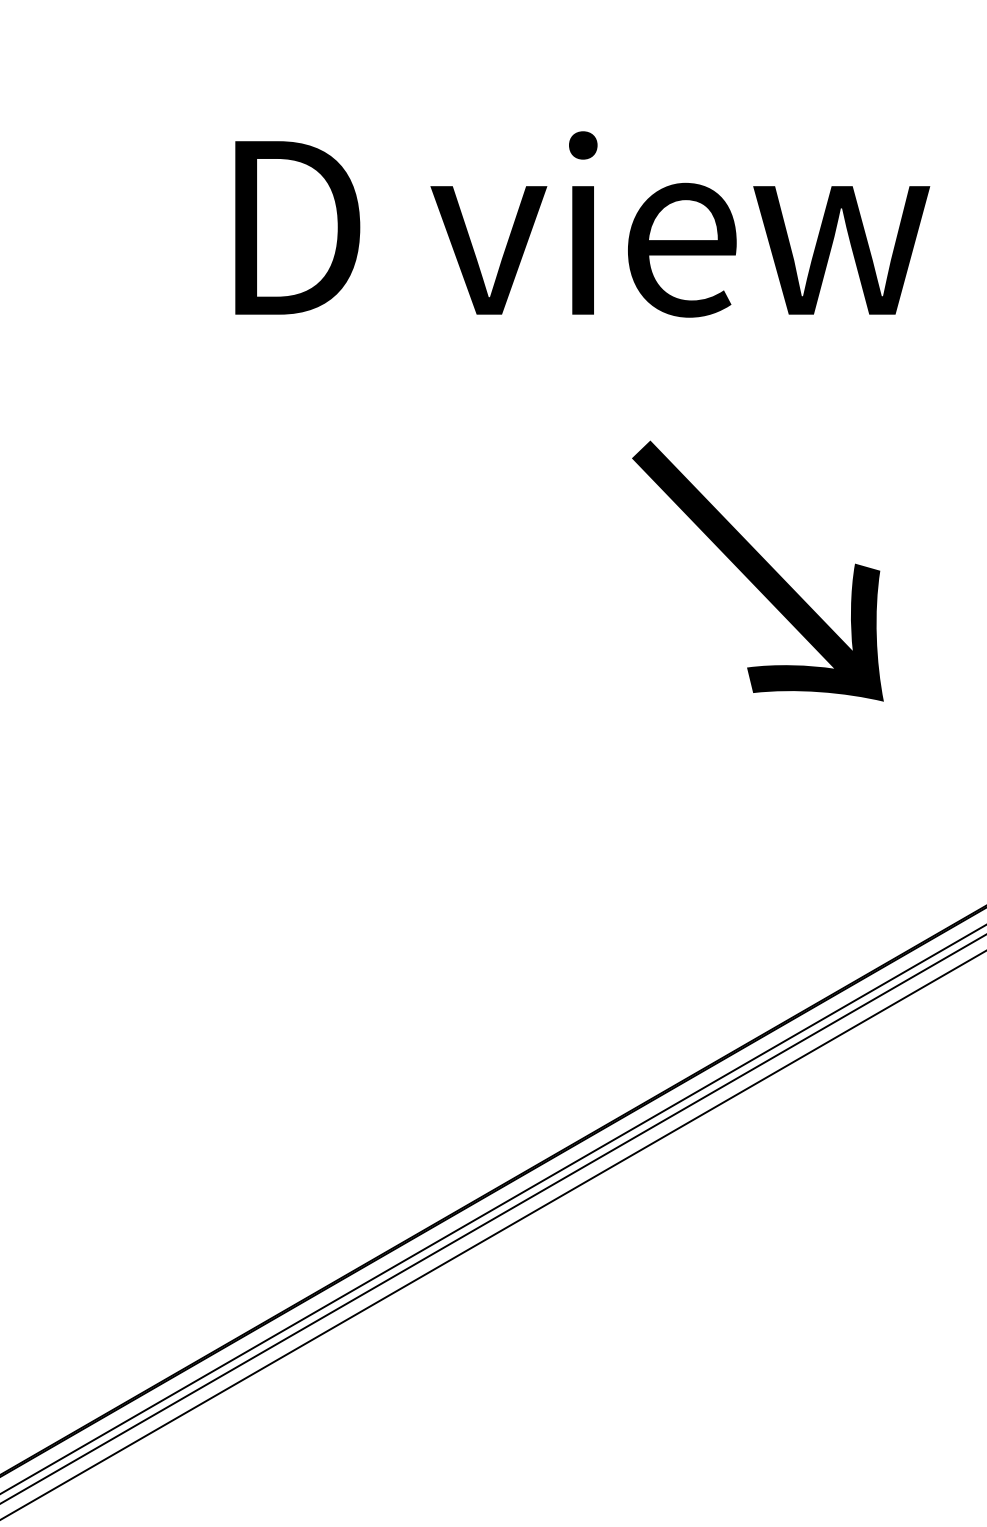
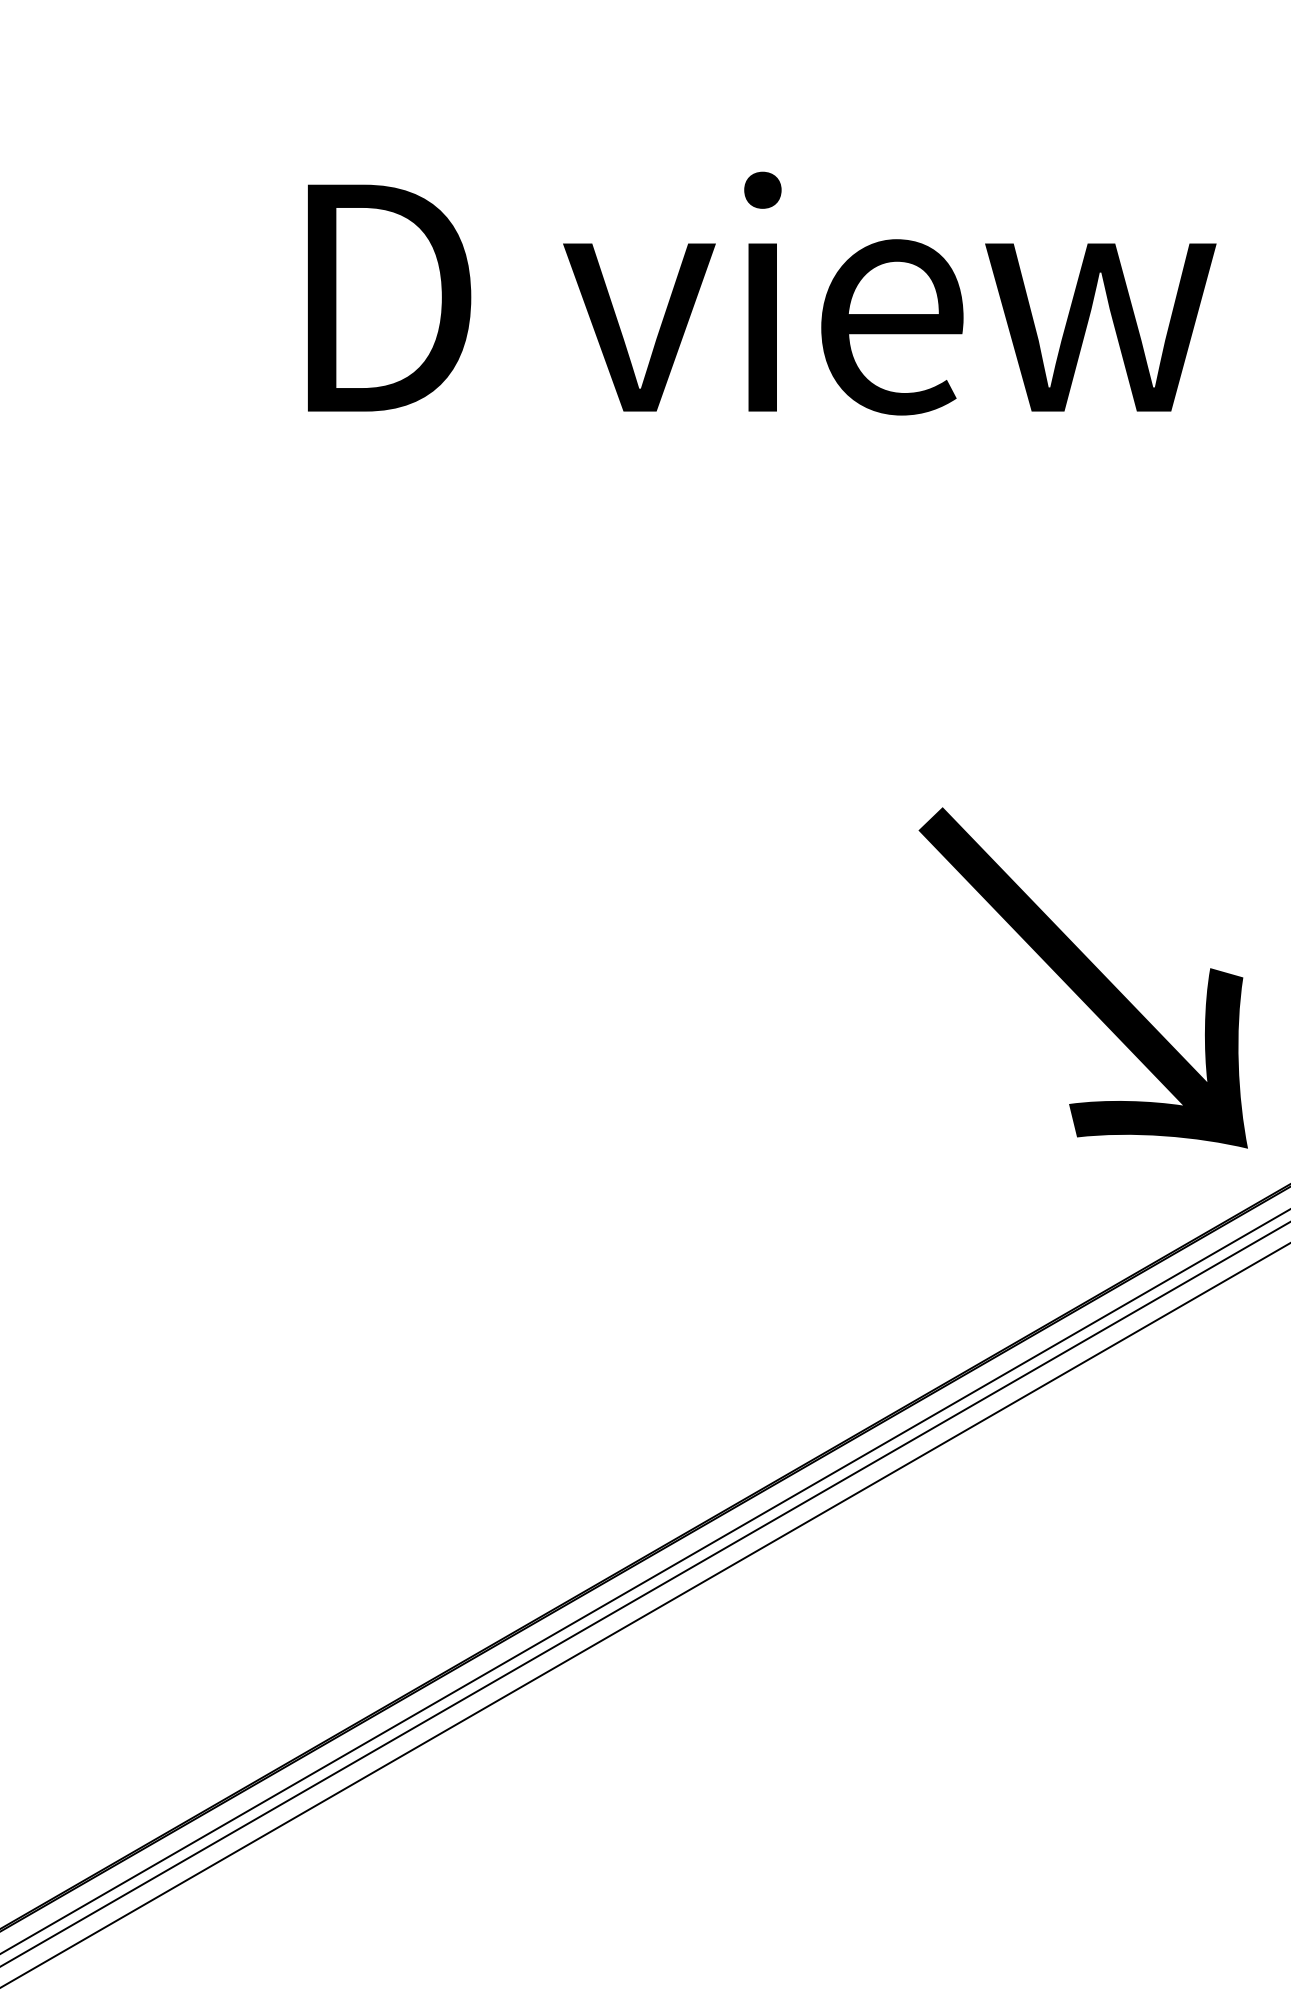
text: (757, 570) -> (1082, 977), moved

